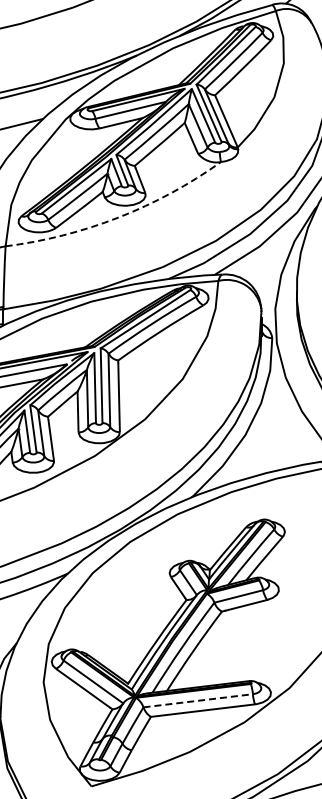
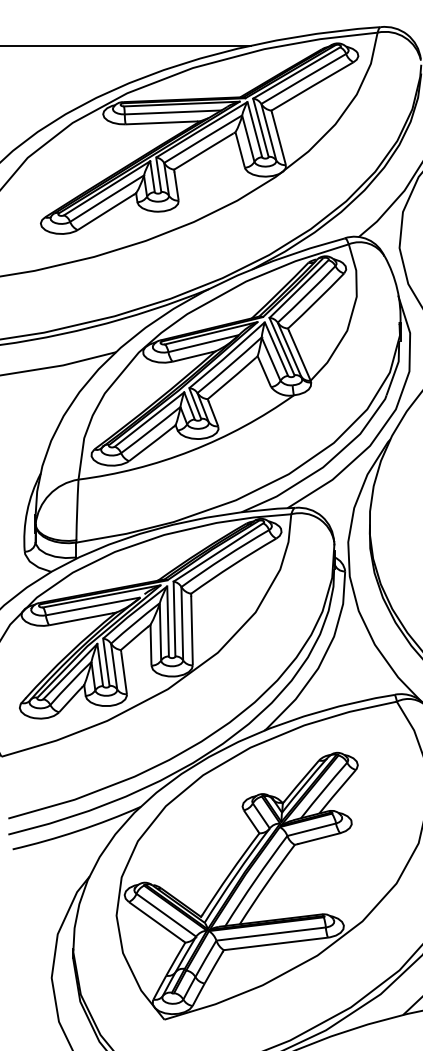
arc: (118, 217) -> (191, 450), dashed -> solid
line: (197, 701) -> (270, 934), dashed -> solid

